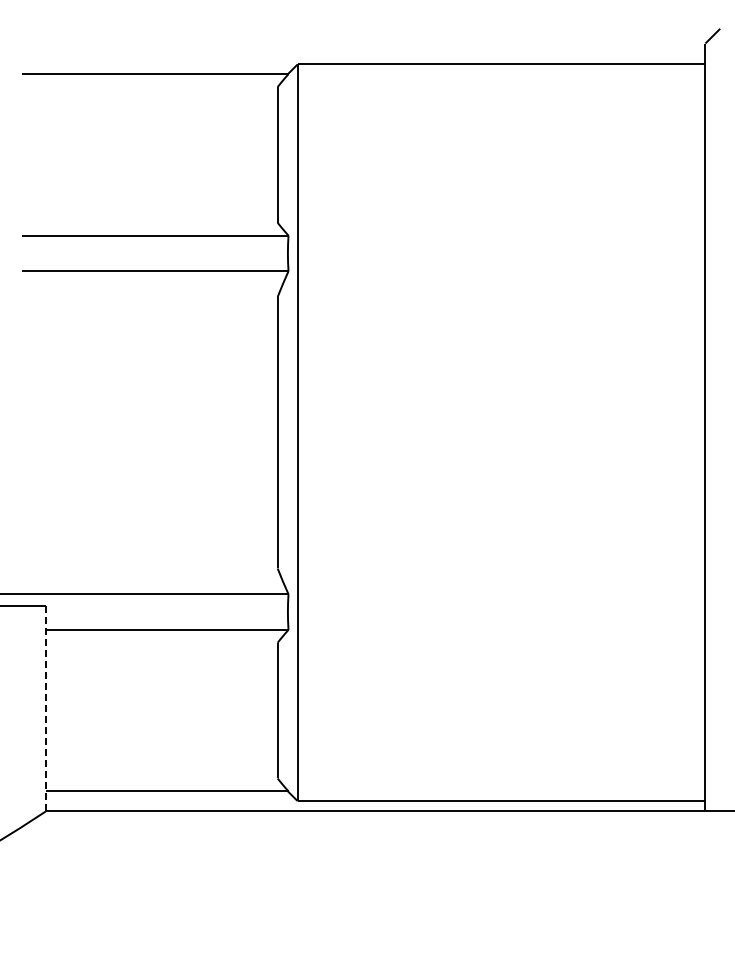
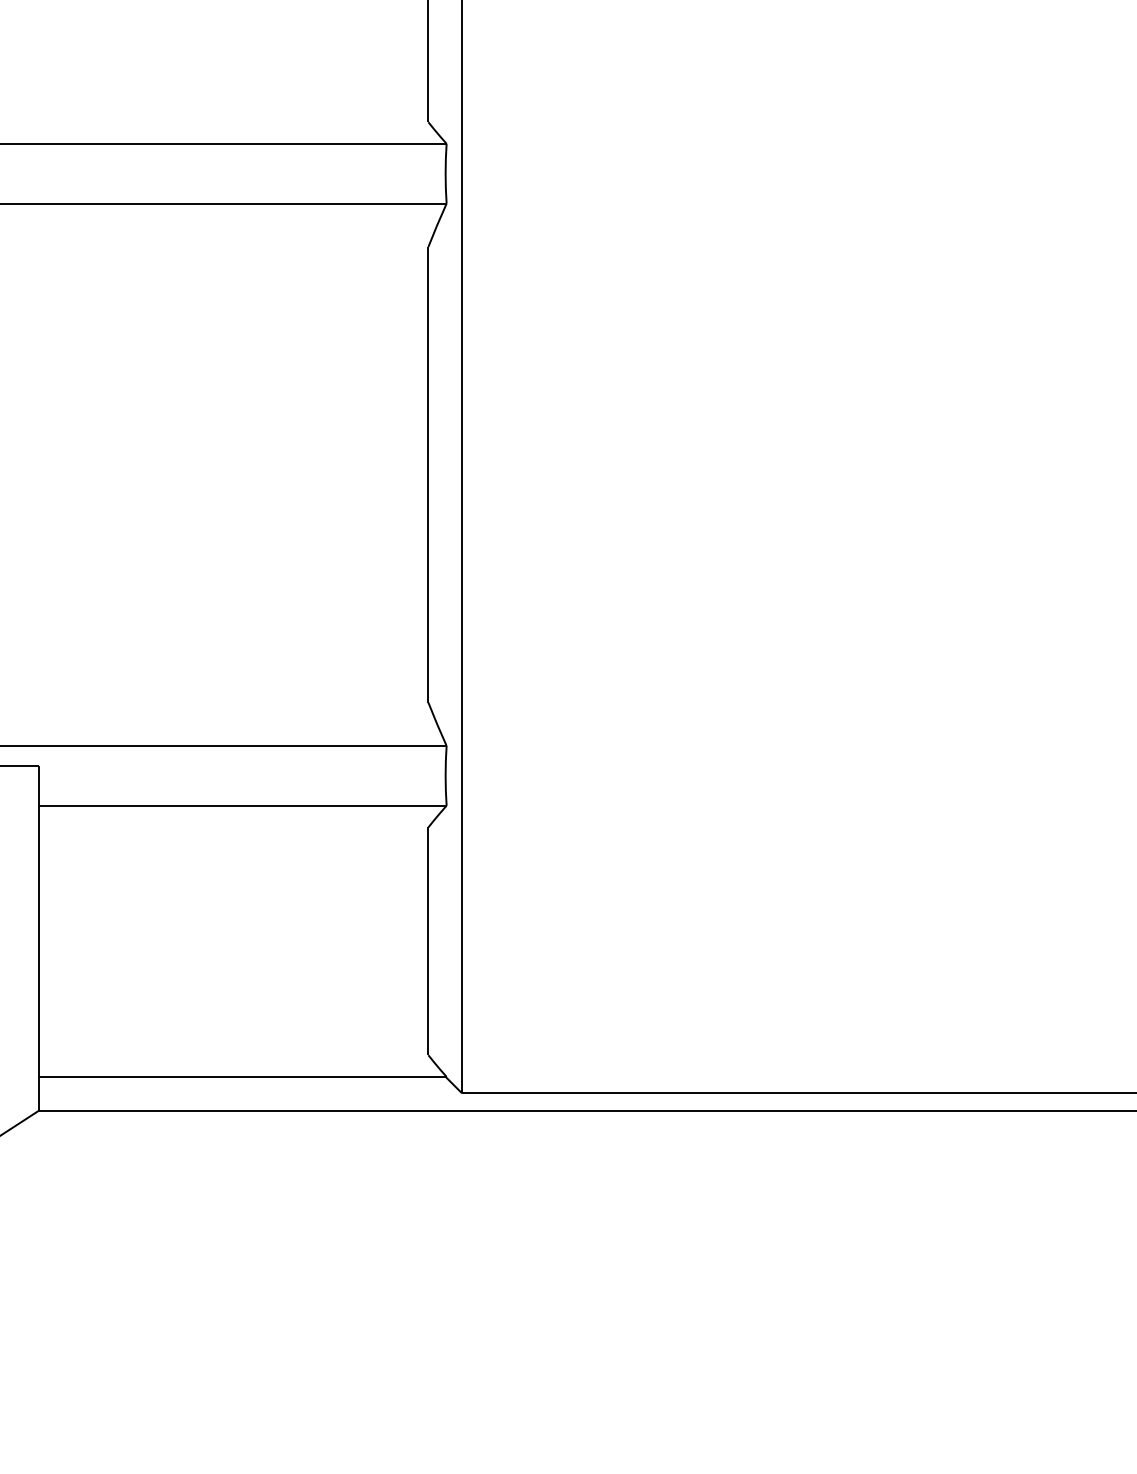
line: (45, 708) -> (38, 937), dashed -> solid

